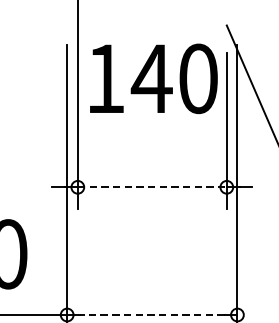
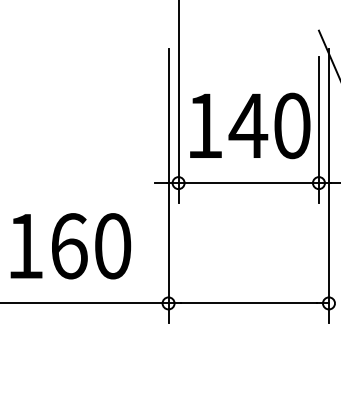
text: (154, 78) -> (250, 125), moved
line: (153, 187) -> (249, 183), dashed -> solid
line: (152, 315) -> (248, 303), dashed -> solid

